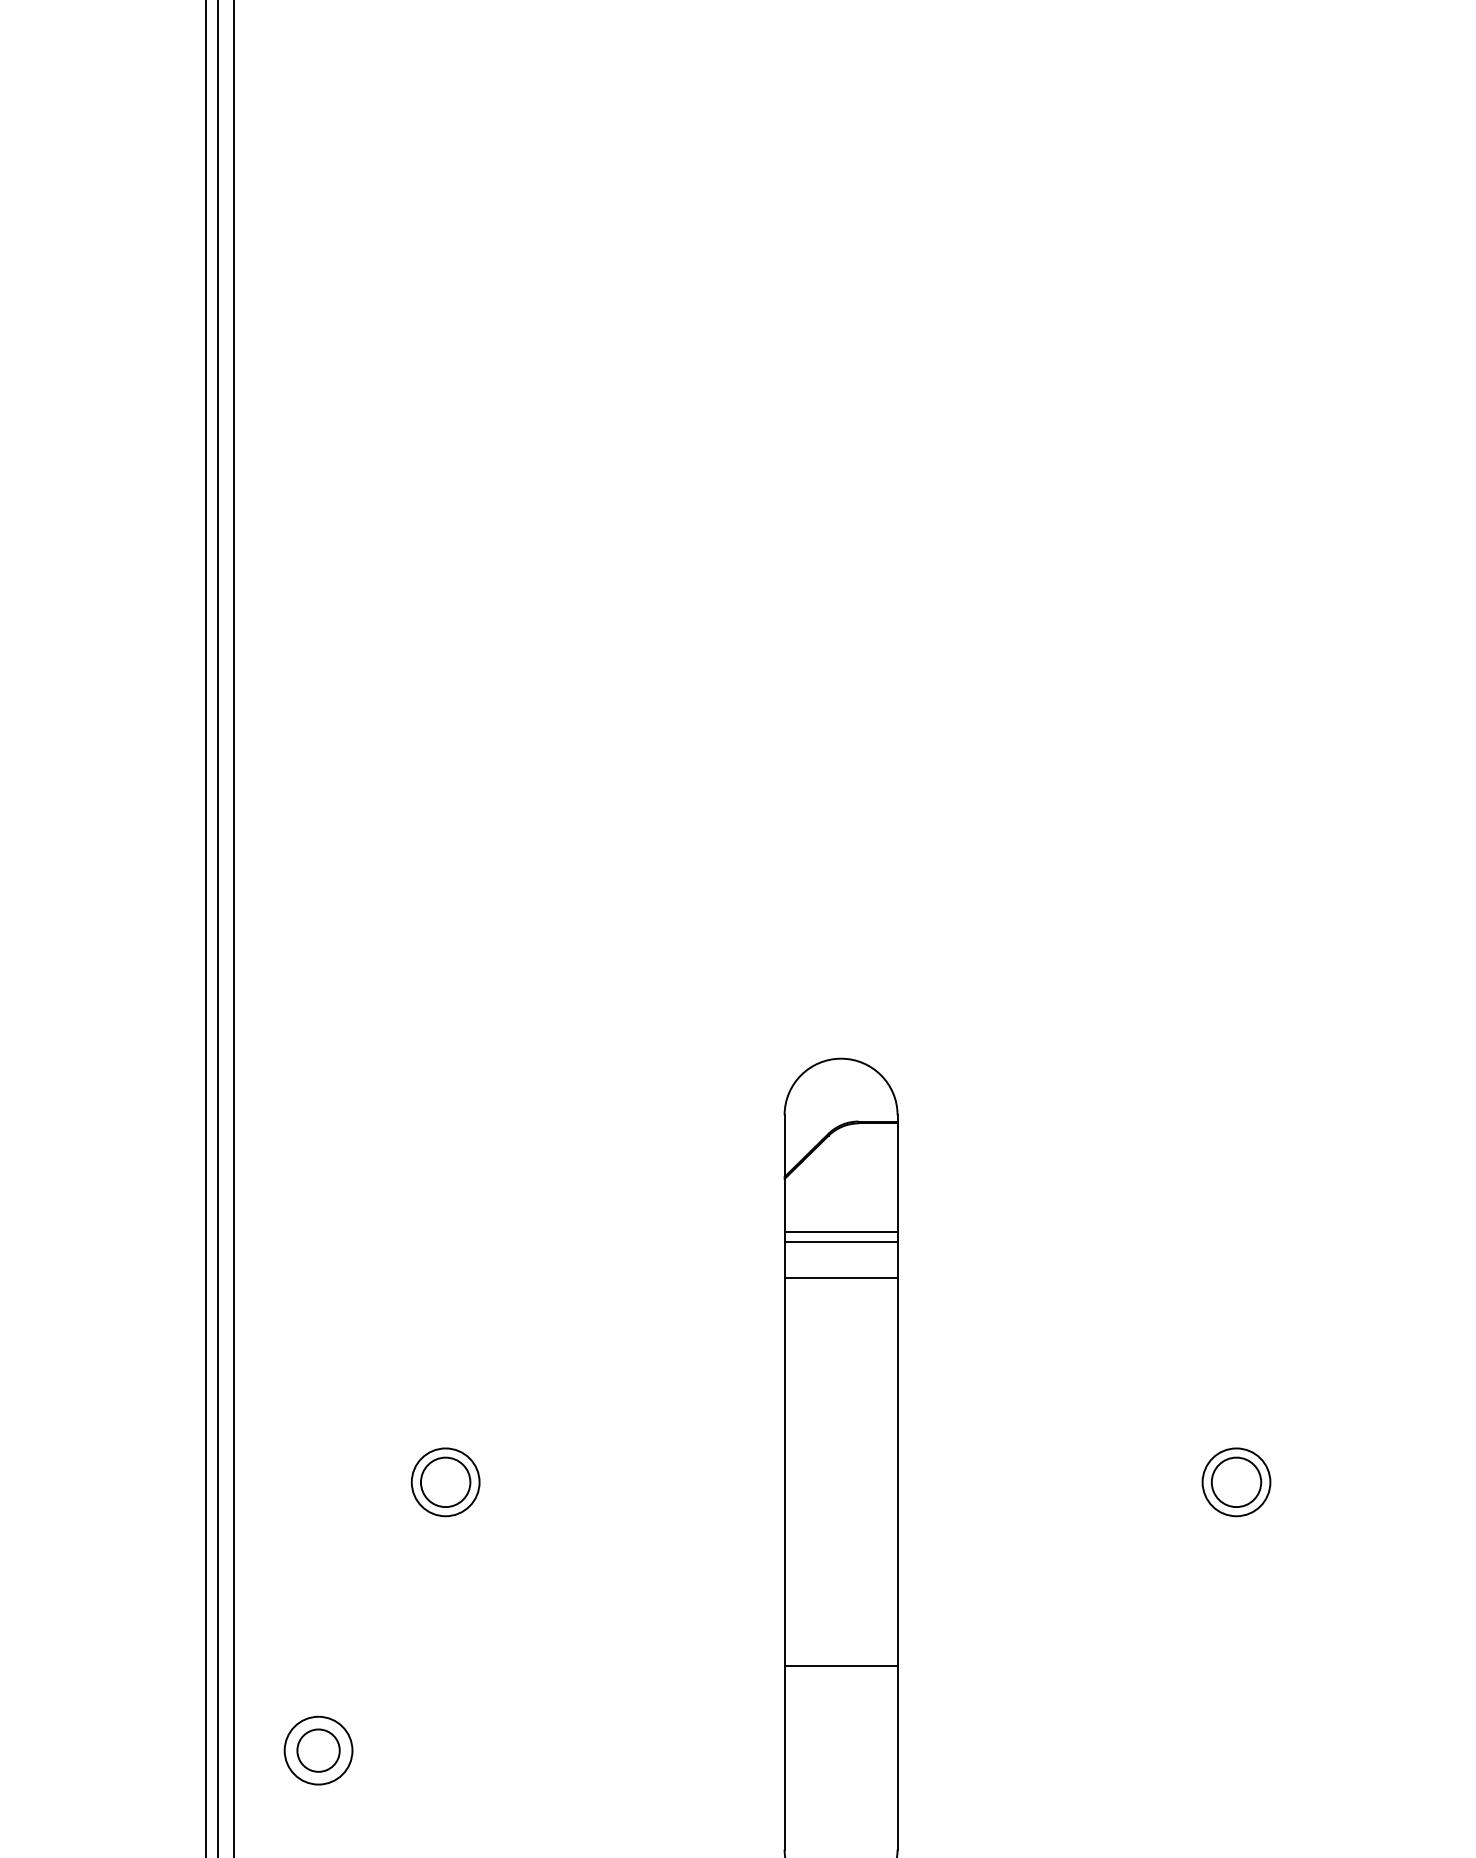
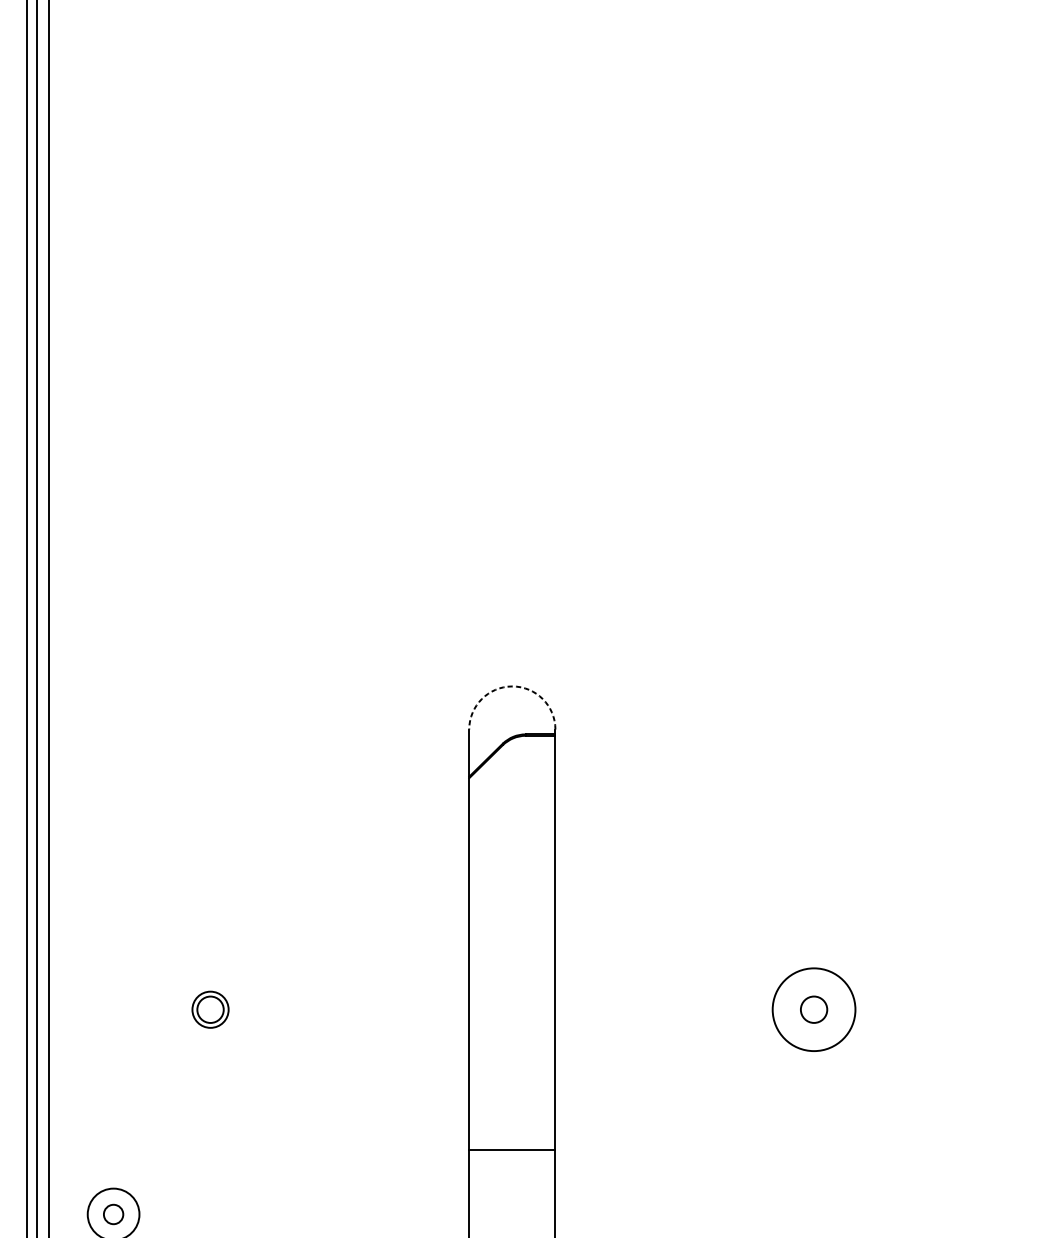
arc: (841, 1058) -> (512, 686), solid -> dashed
line: (840, 1231) -> (511, 818), removed
line: (840, 1242) -> (511, 826), removed
line: (840, 1277) -> (511, 853), removed
part: (445, 1482) -> (210, 1009), size x0.7
circle: (1236, 1482) -> (814, 1009), size x0.7
circle: (1236, 1482) -> (814, 1009), size x1.6
circle: (318, 1750) -> (113, 1214), size x0.6

